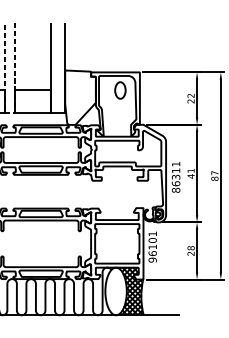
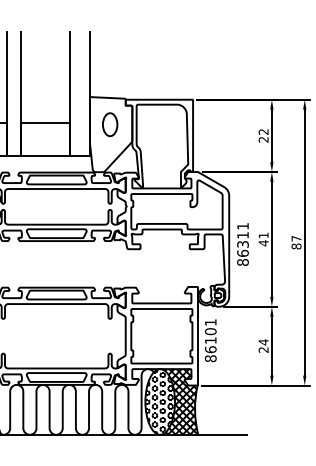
part: (120, 90) -> (110, 124), moved
line: (10, 113) -> (14, 156), dashed -> solid
text: (190, 248) -> (263, 342), 28 -> 24
text: (152, 259) -> (210, 358), 96101 -> 86101
hatch: (115, 291) -> (159, 401), added

